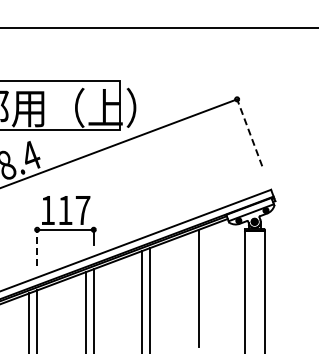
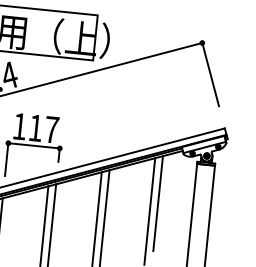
line: (249, 132) -> (210, 74), dashed -> solid
line: (37, 247) -> (6, 159), dashed -> solid
line: (206, 278) -> (157, 203), added

